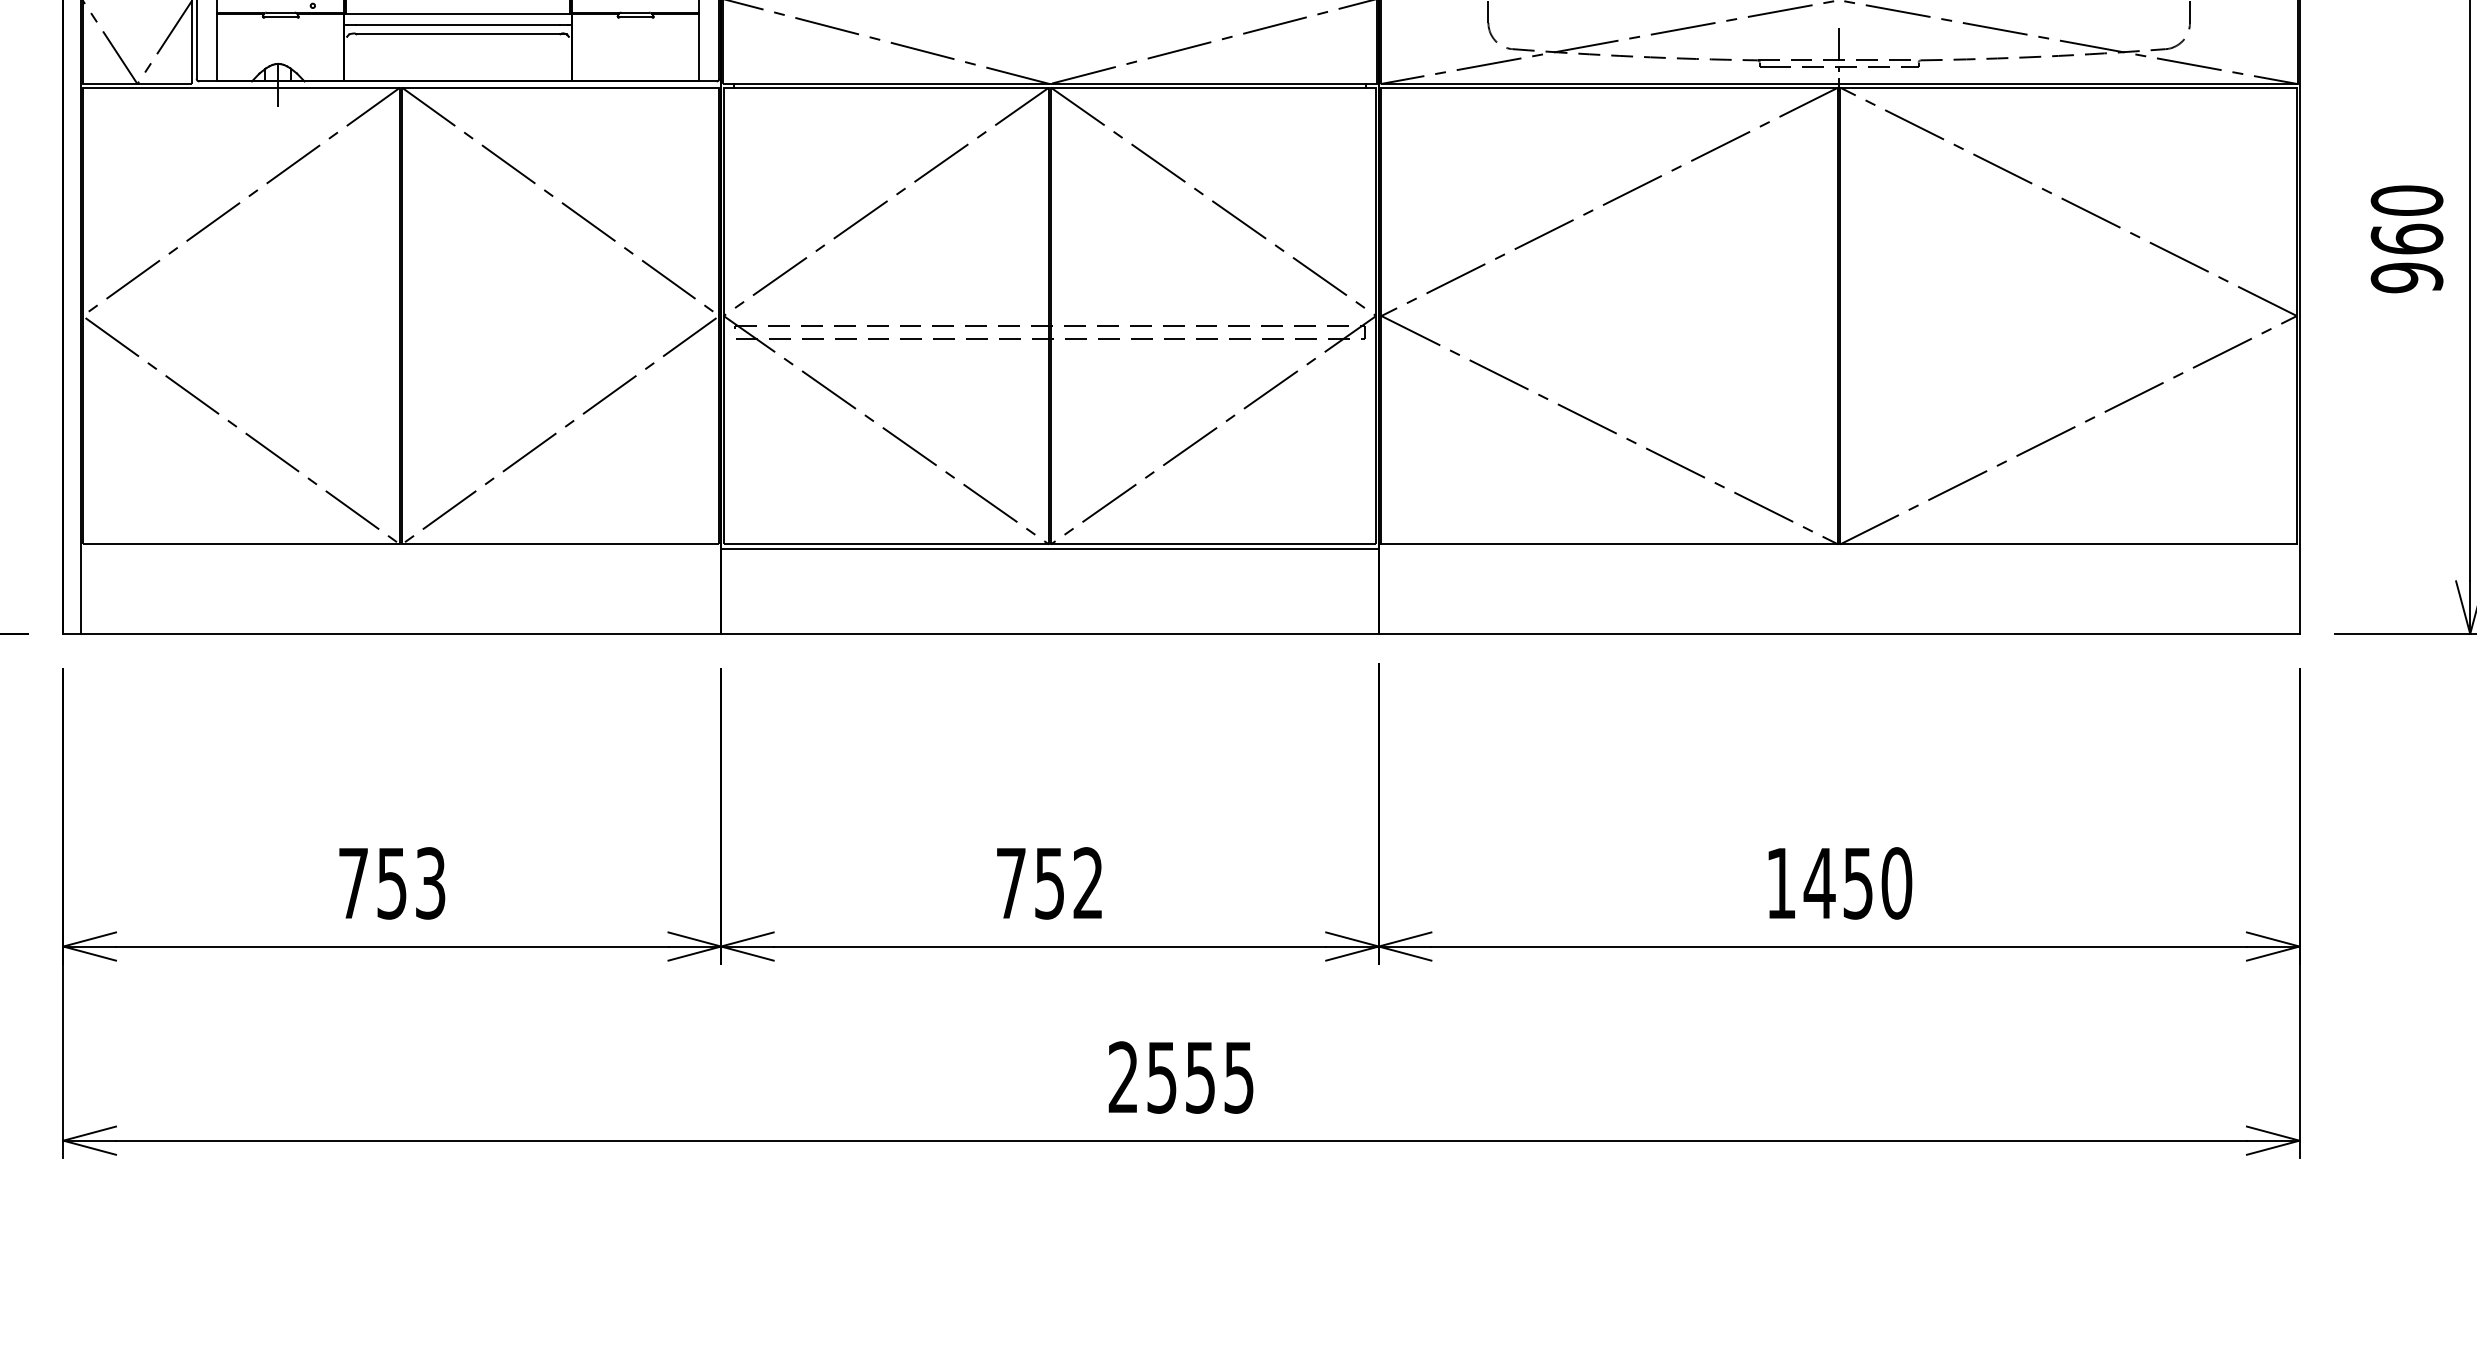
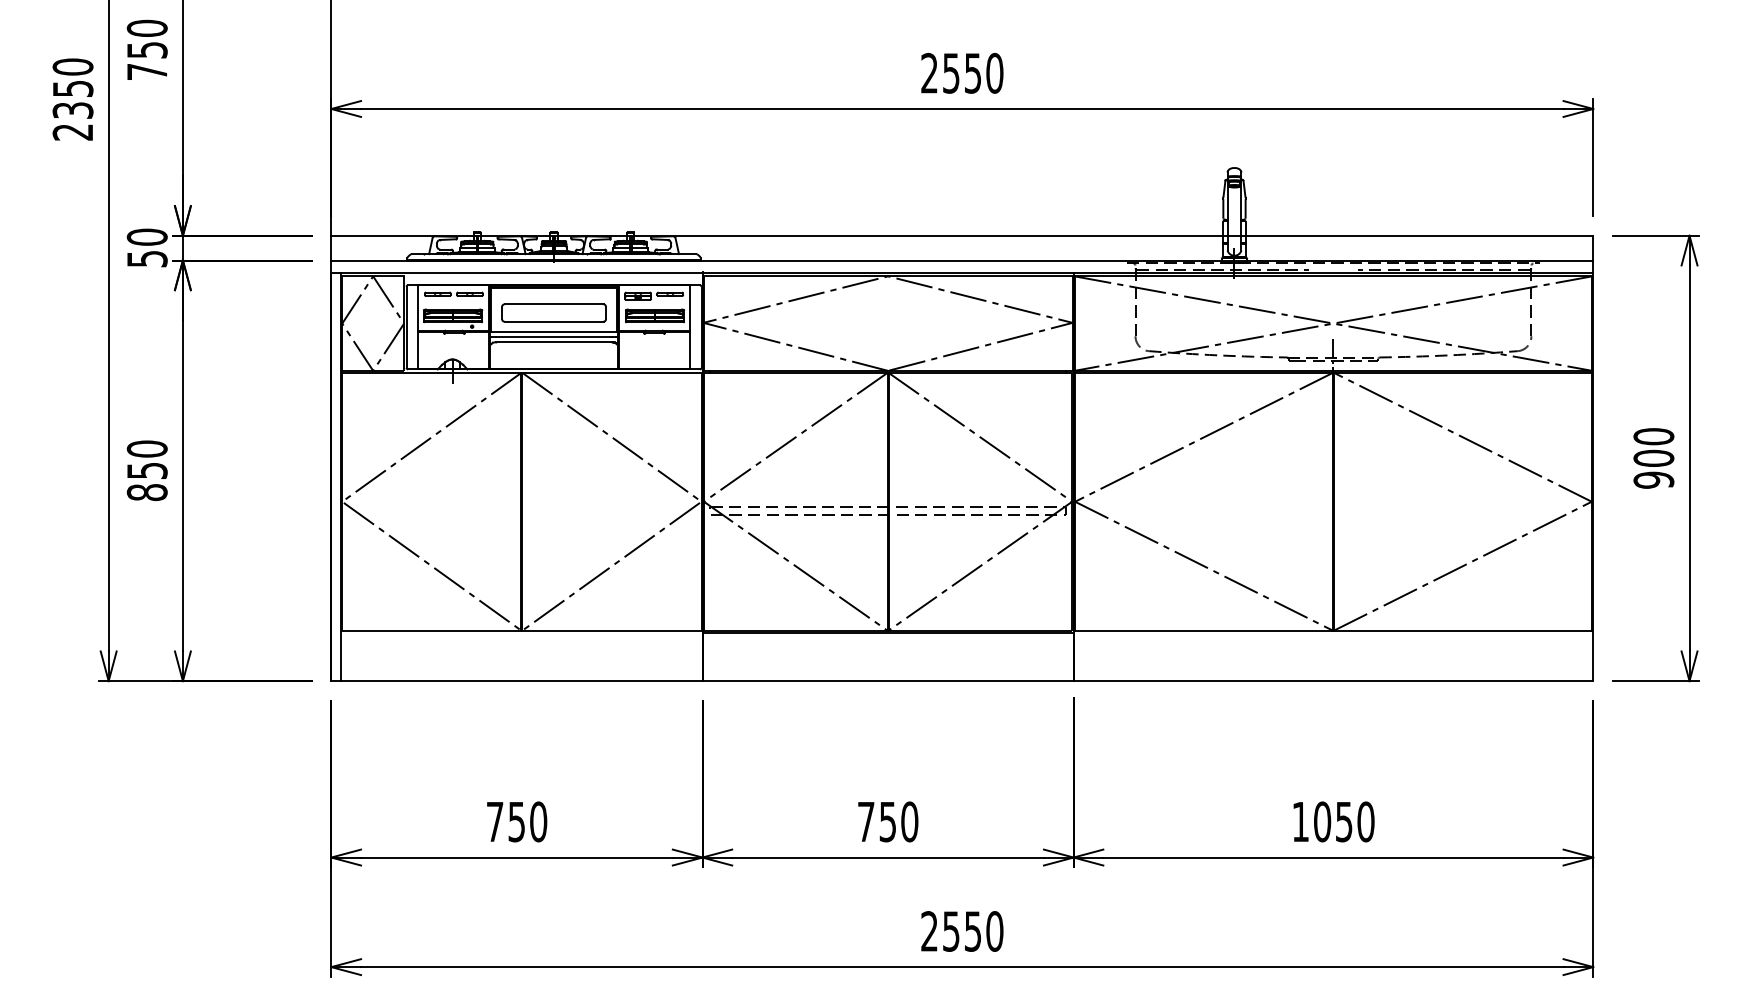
text: (2406, 237) -> (1653, 457), 960 -> 900
text: (430, 882) -> (538, 821), 753 -> 750
text: (1087, 882) -> (909, 821), 752 -> 750
text: (1819, 882) -> (1322, 821), 1450 -> 1050
text: (1238, 1077) -> (994, 931), 2555 -> 2550

